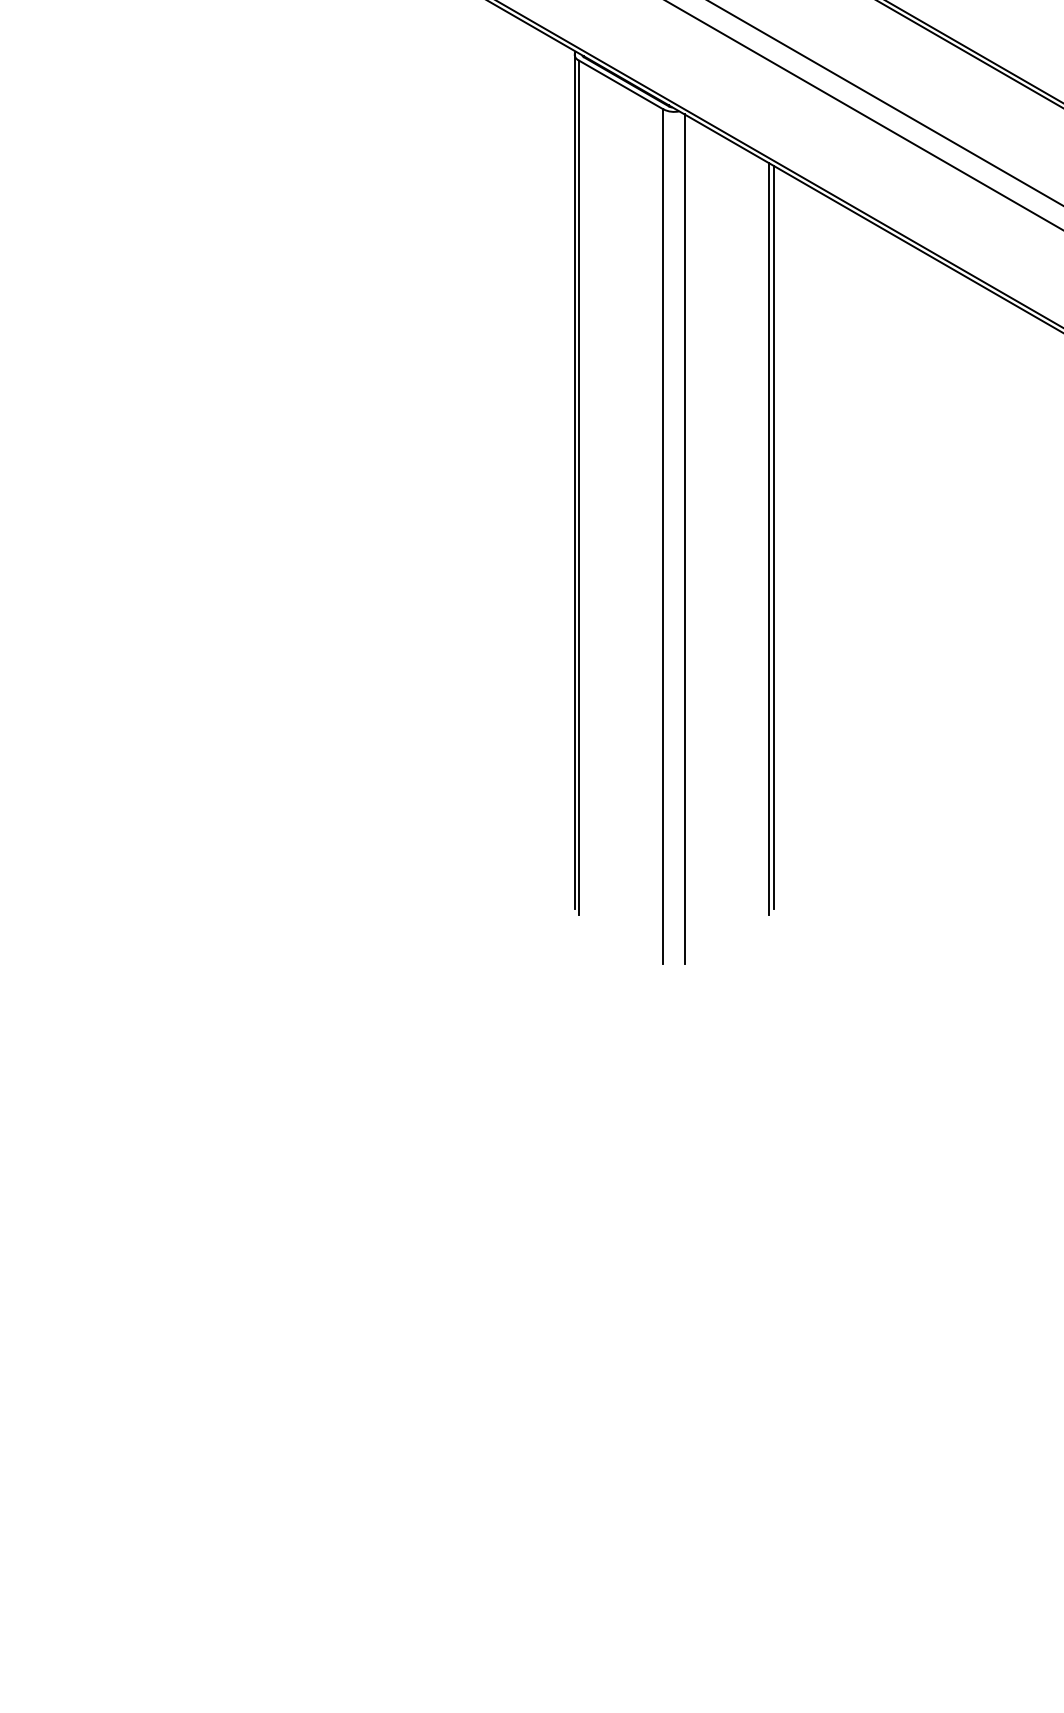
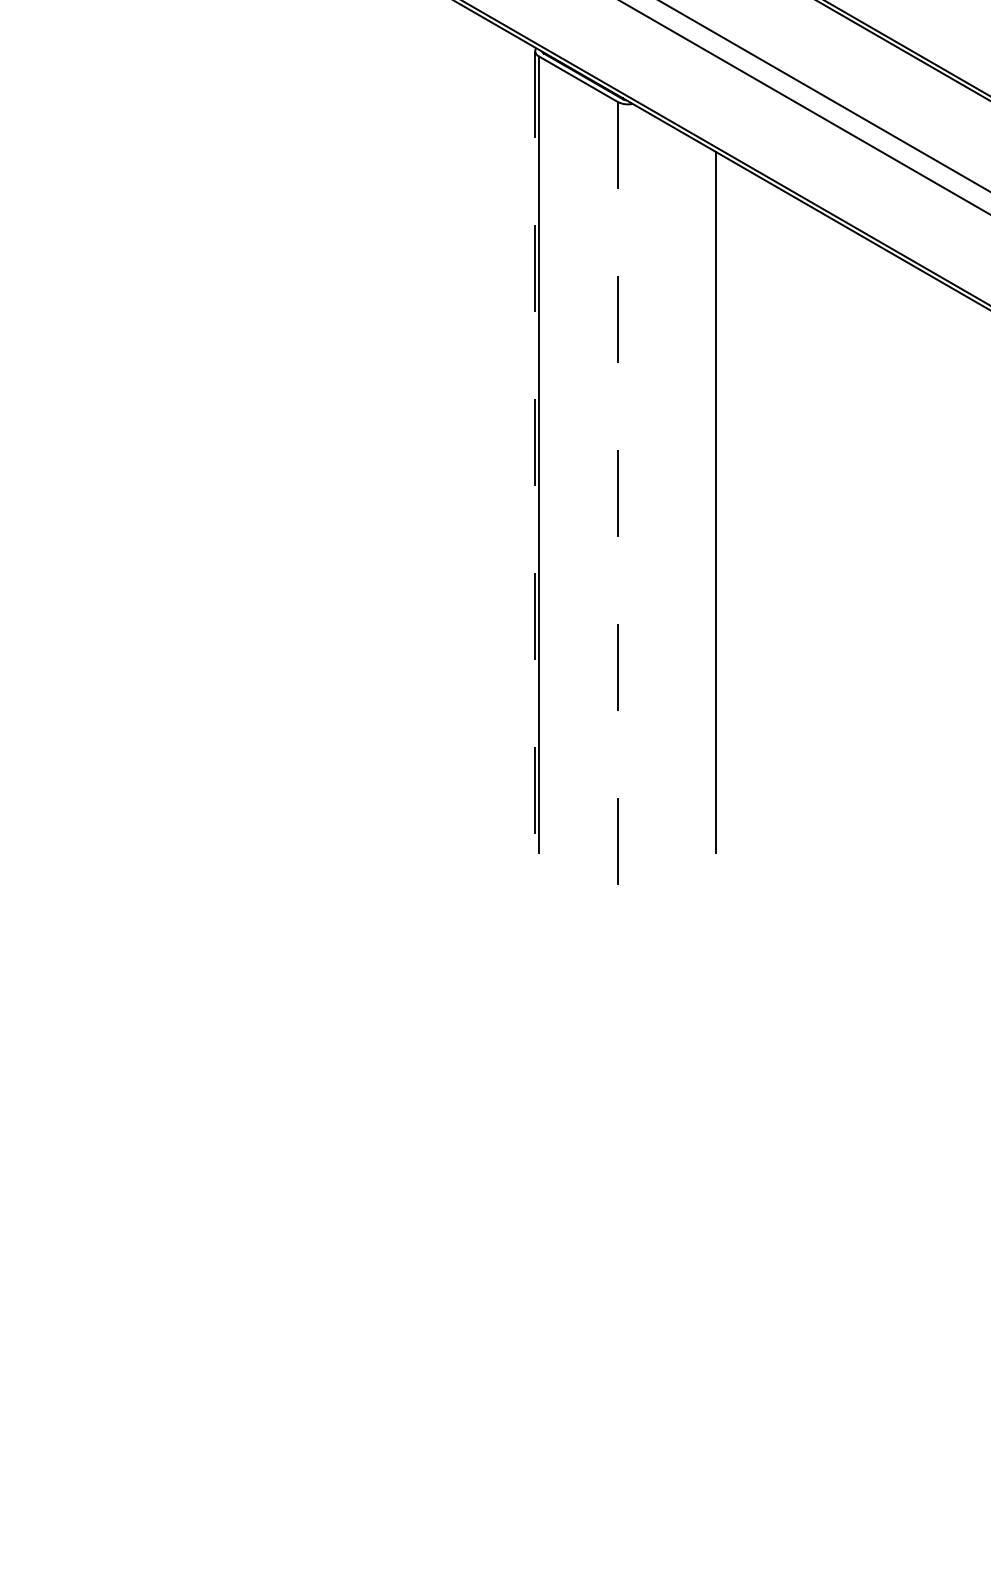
line: (574, 482) -> (535, 449), solid -> dashed
line: (773, 536) -> (720, 499), removed
line: (663, 537) -> (617, 500), solid -> dashed
line: (684, 538) -> (637, 501), removed

